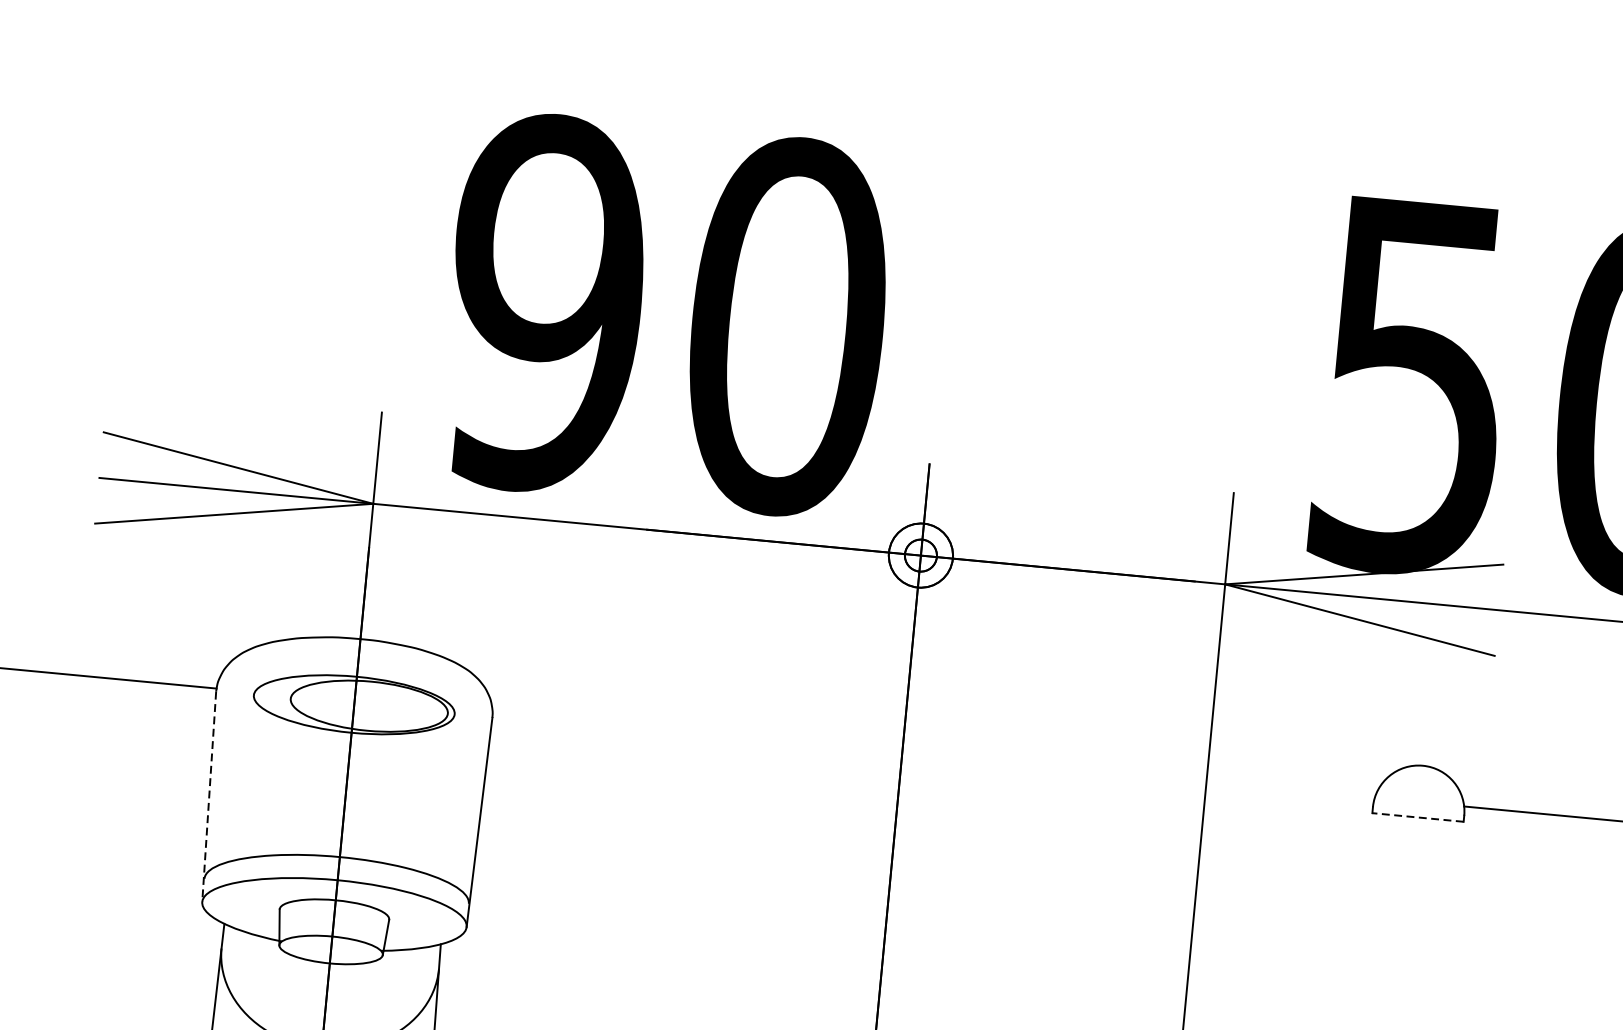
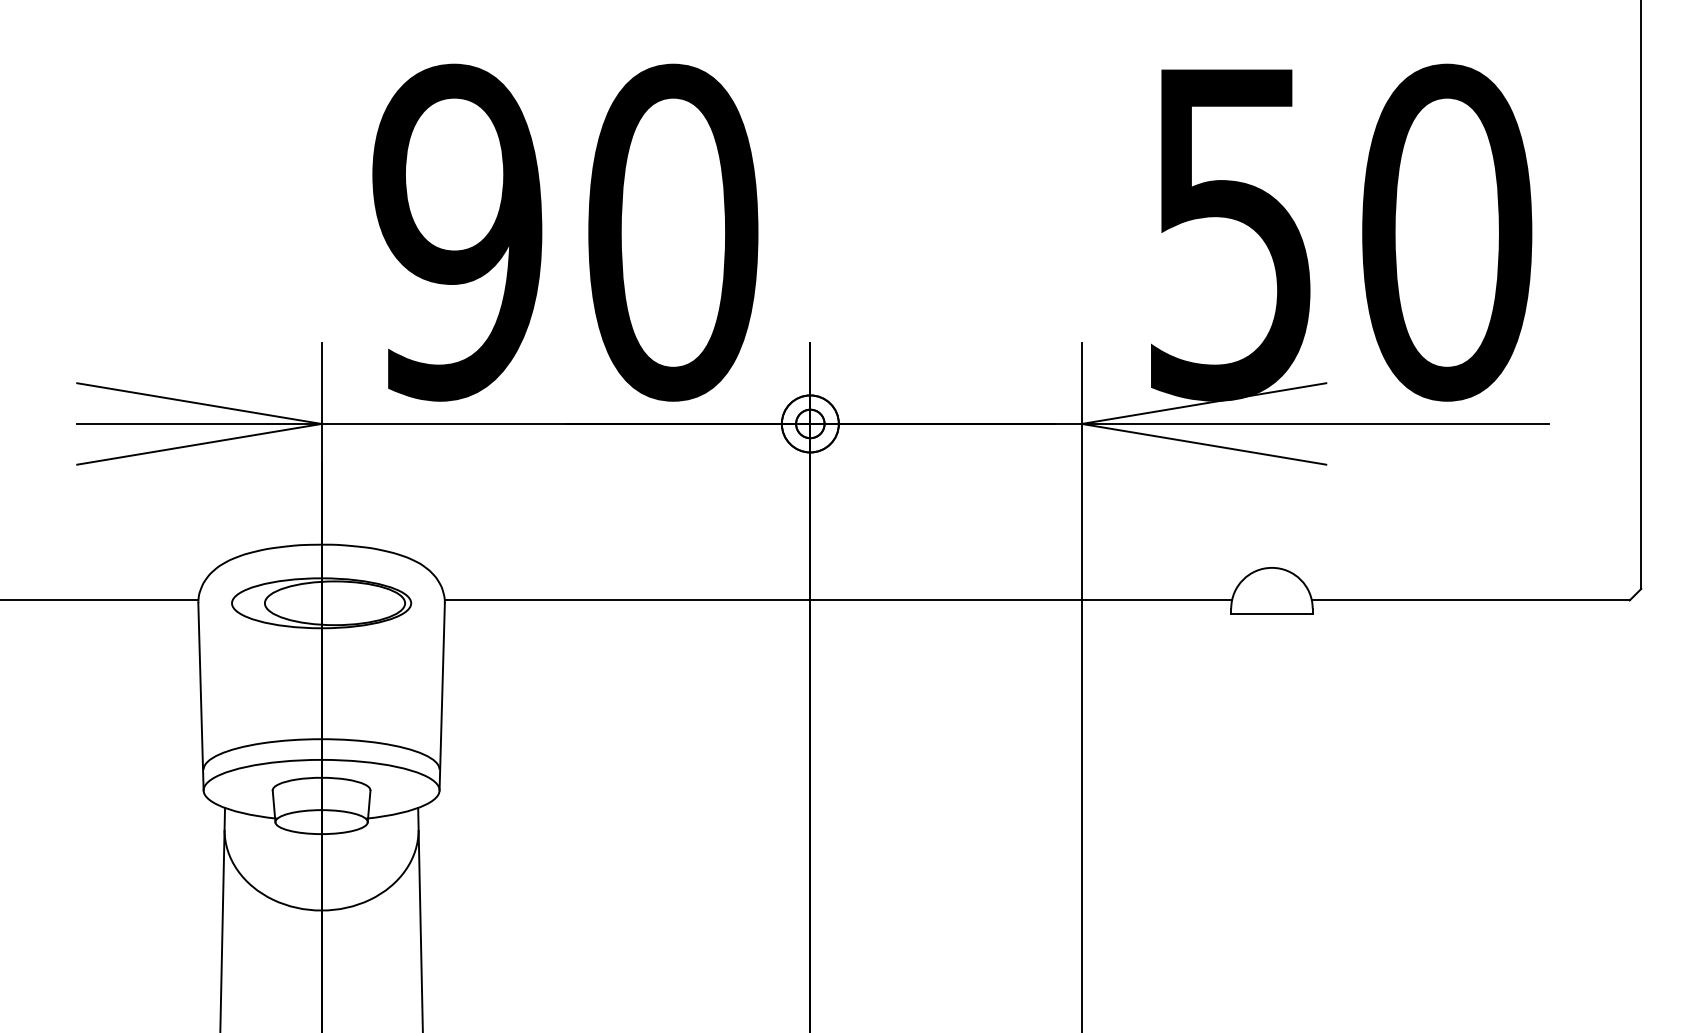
line: (933, 756) -> (838, 600), added
line: (208, 796) -> (200, 696), dashed -> solid
line: (1417, 817) -> (1271, 614), dashed -> solid

